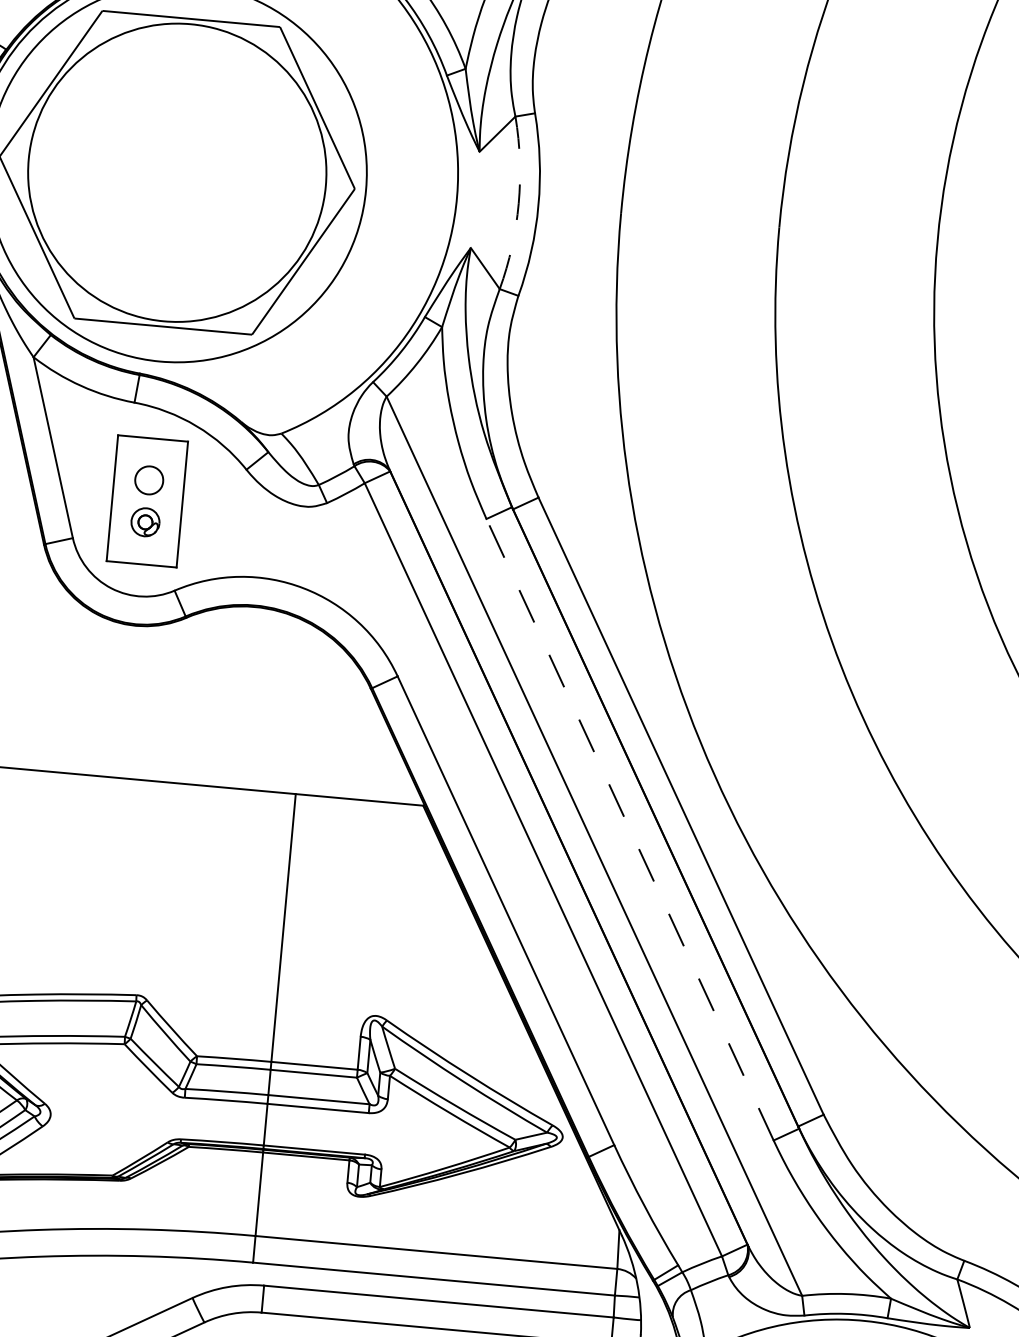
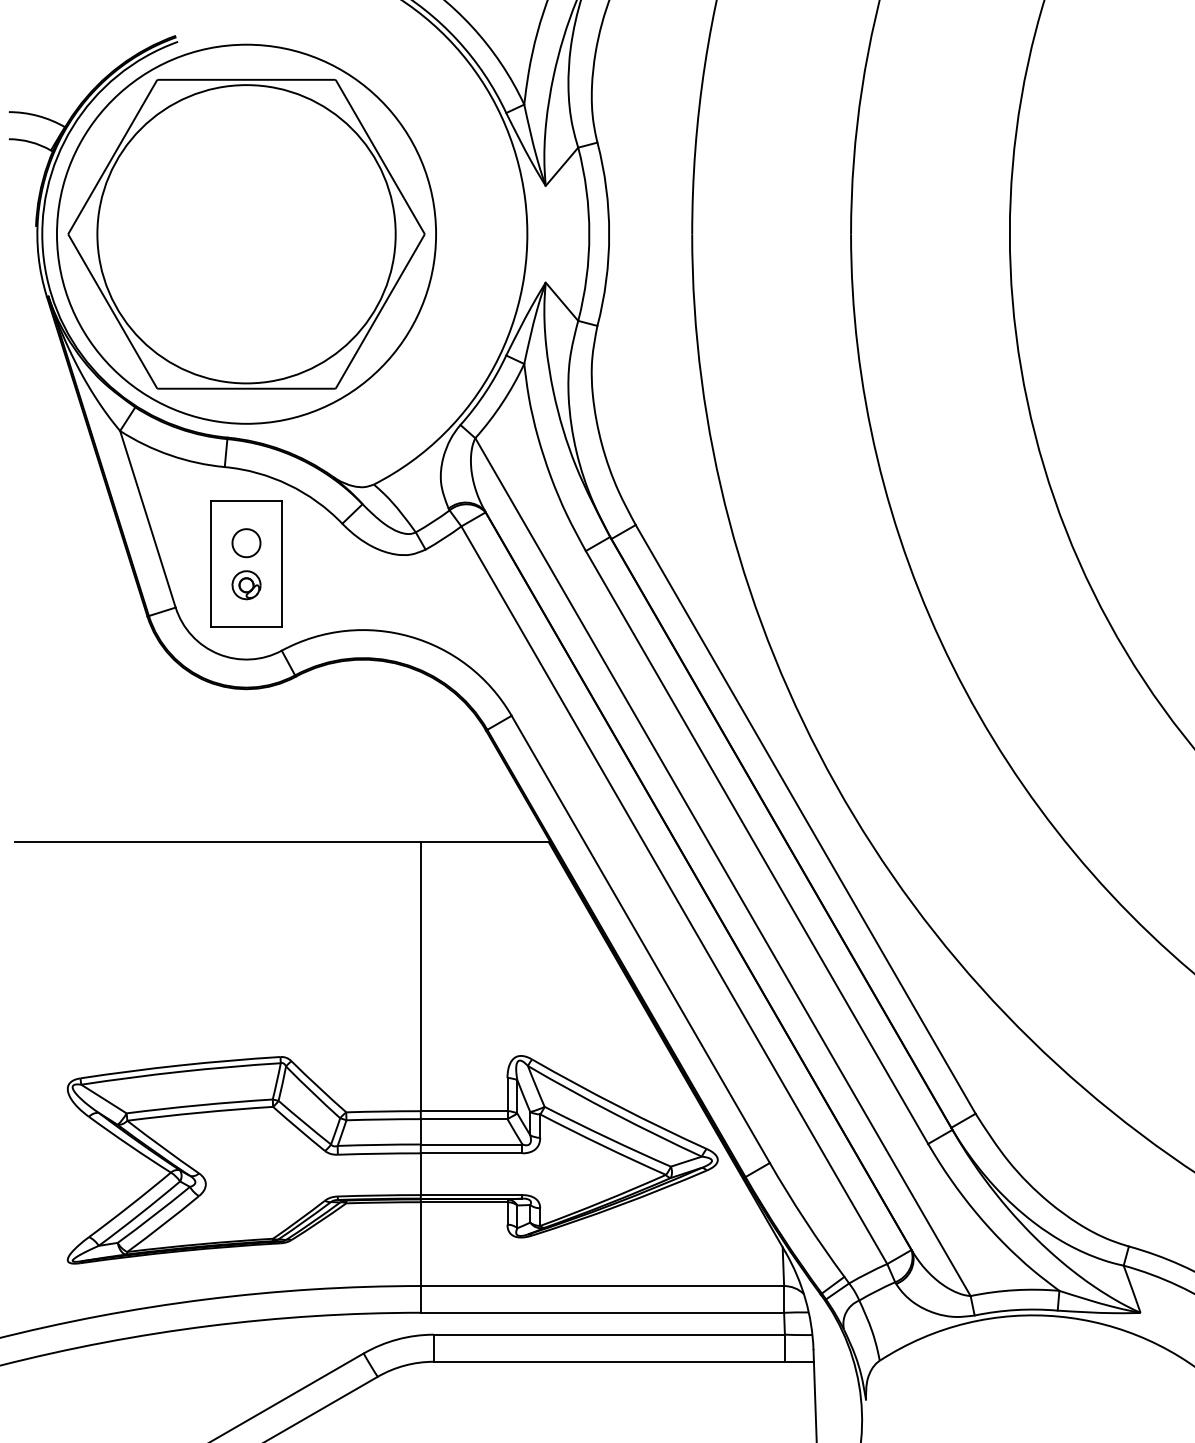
arc: (518, 204) -> (589, 234), dashed -> solid
line: (629, 829) -> (756, 847), dashed -> solid

